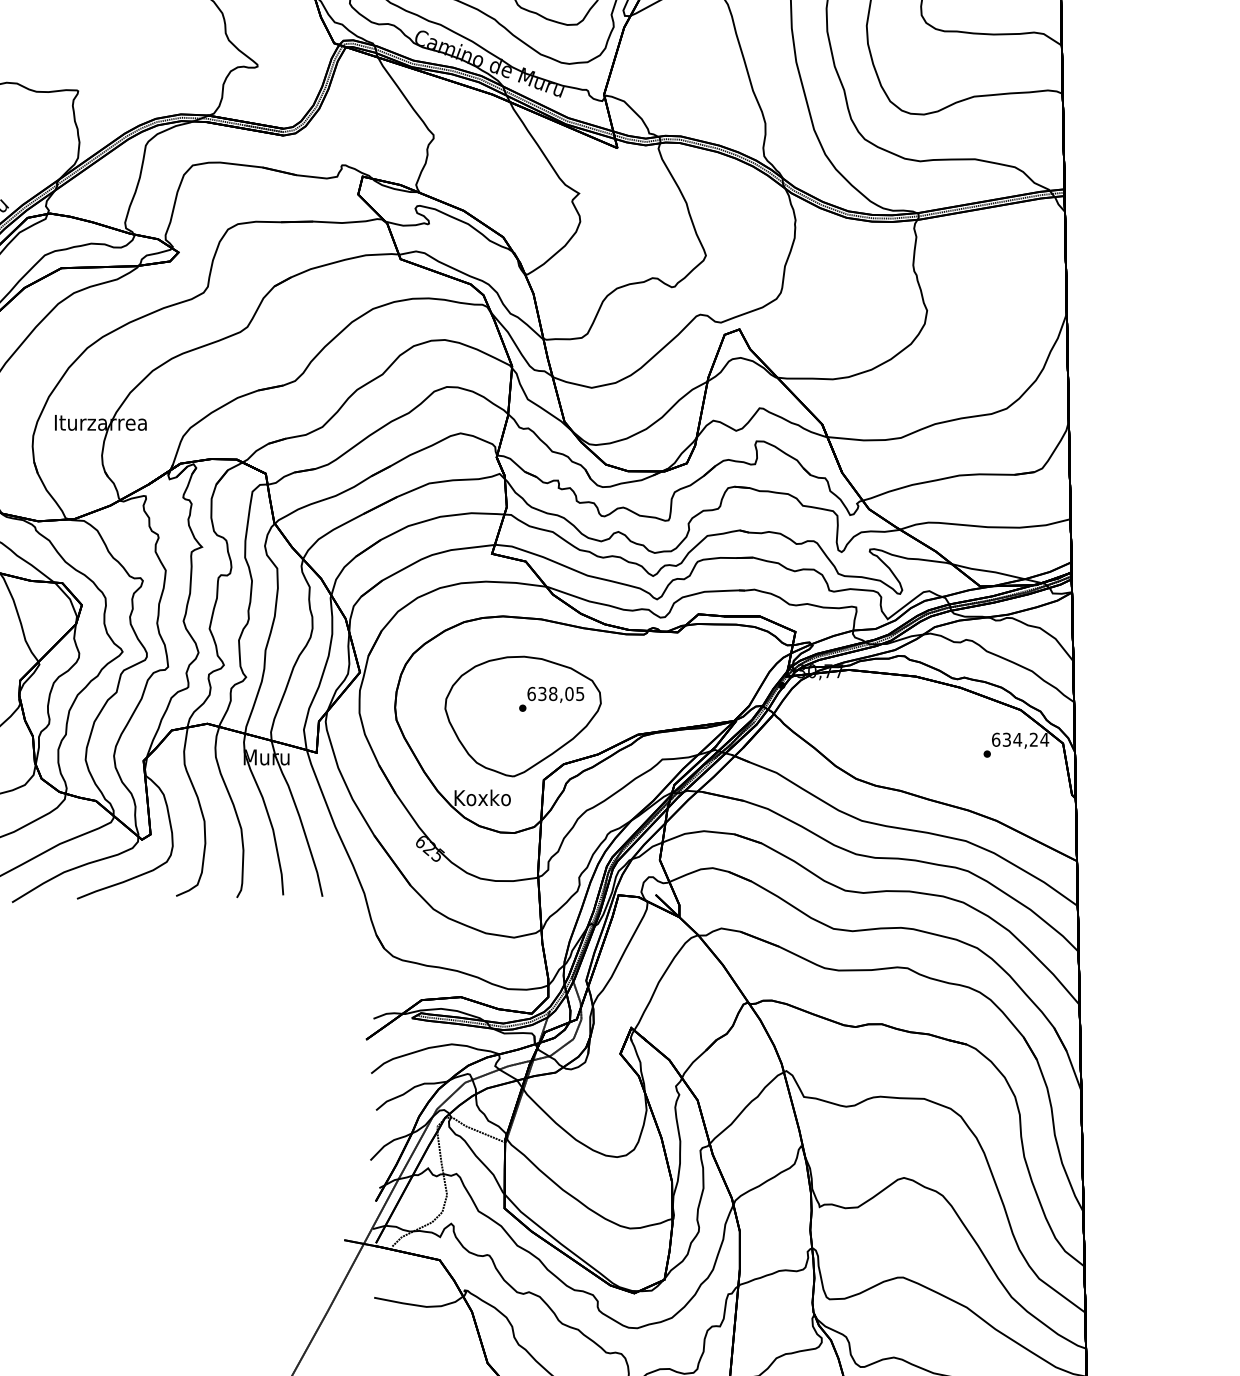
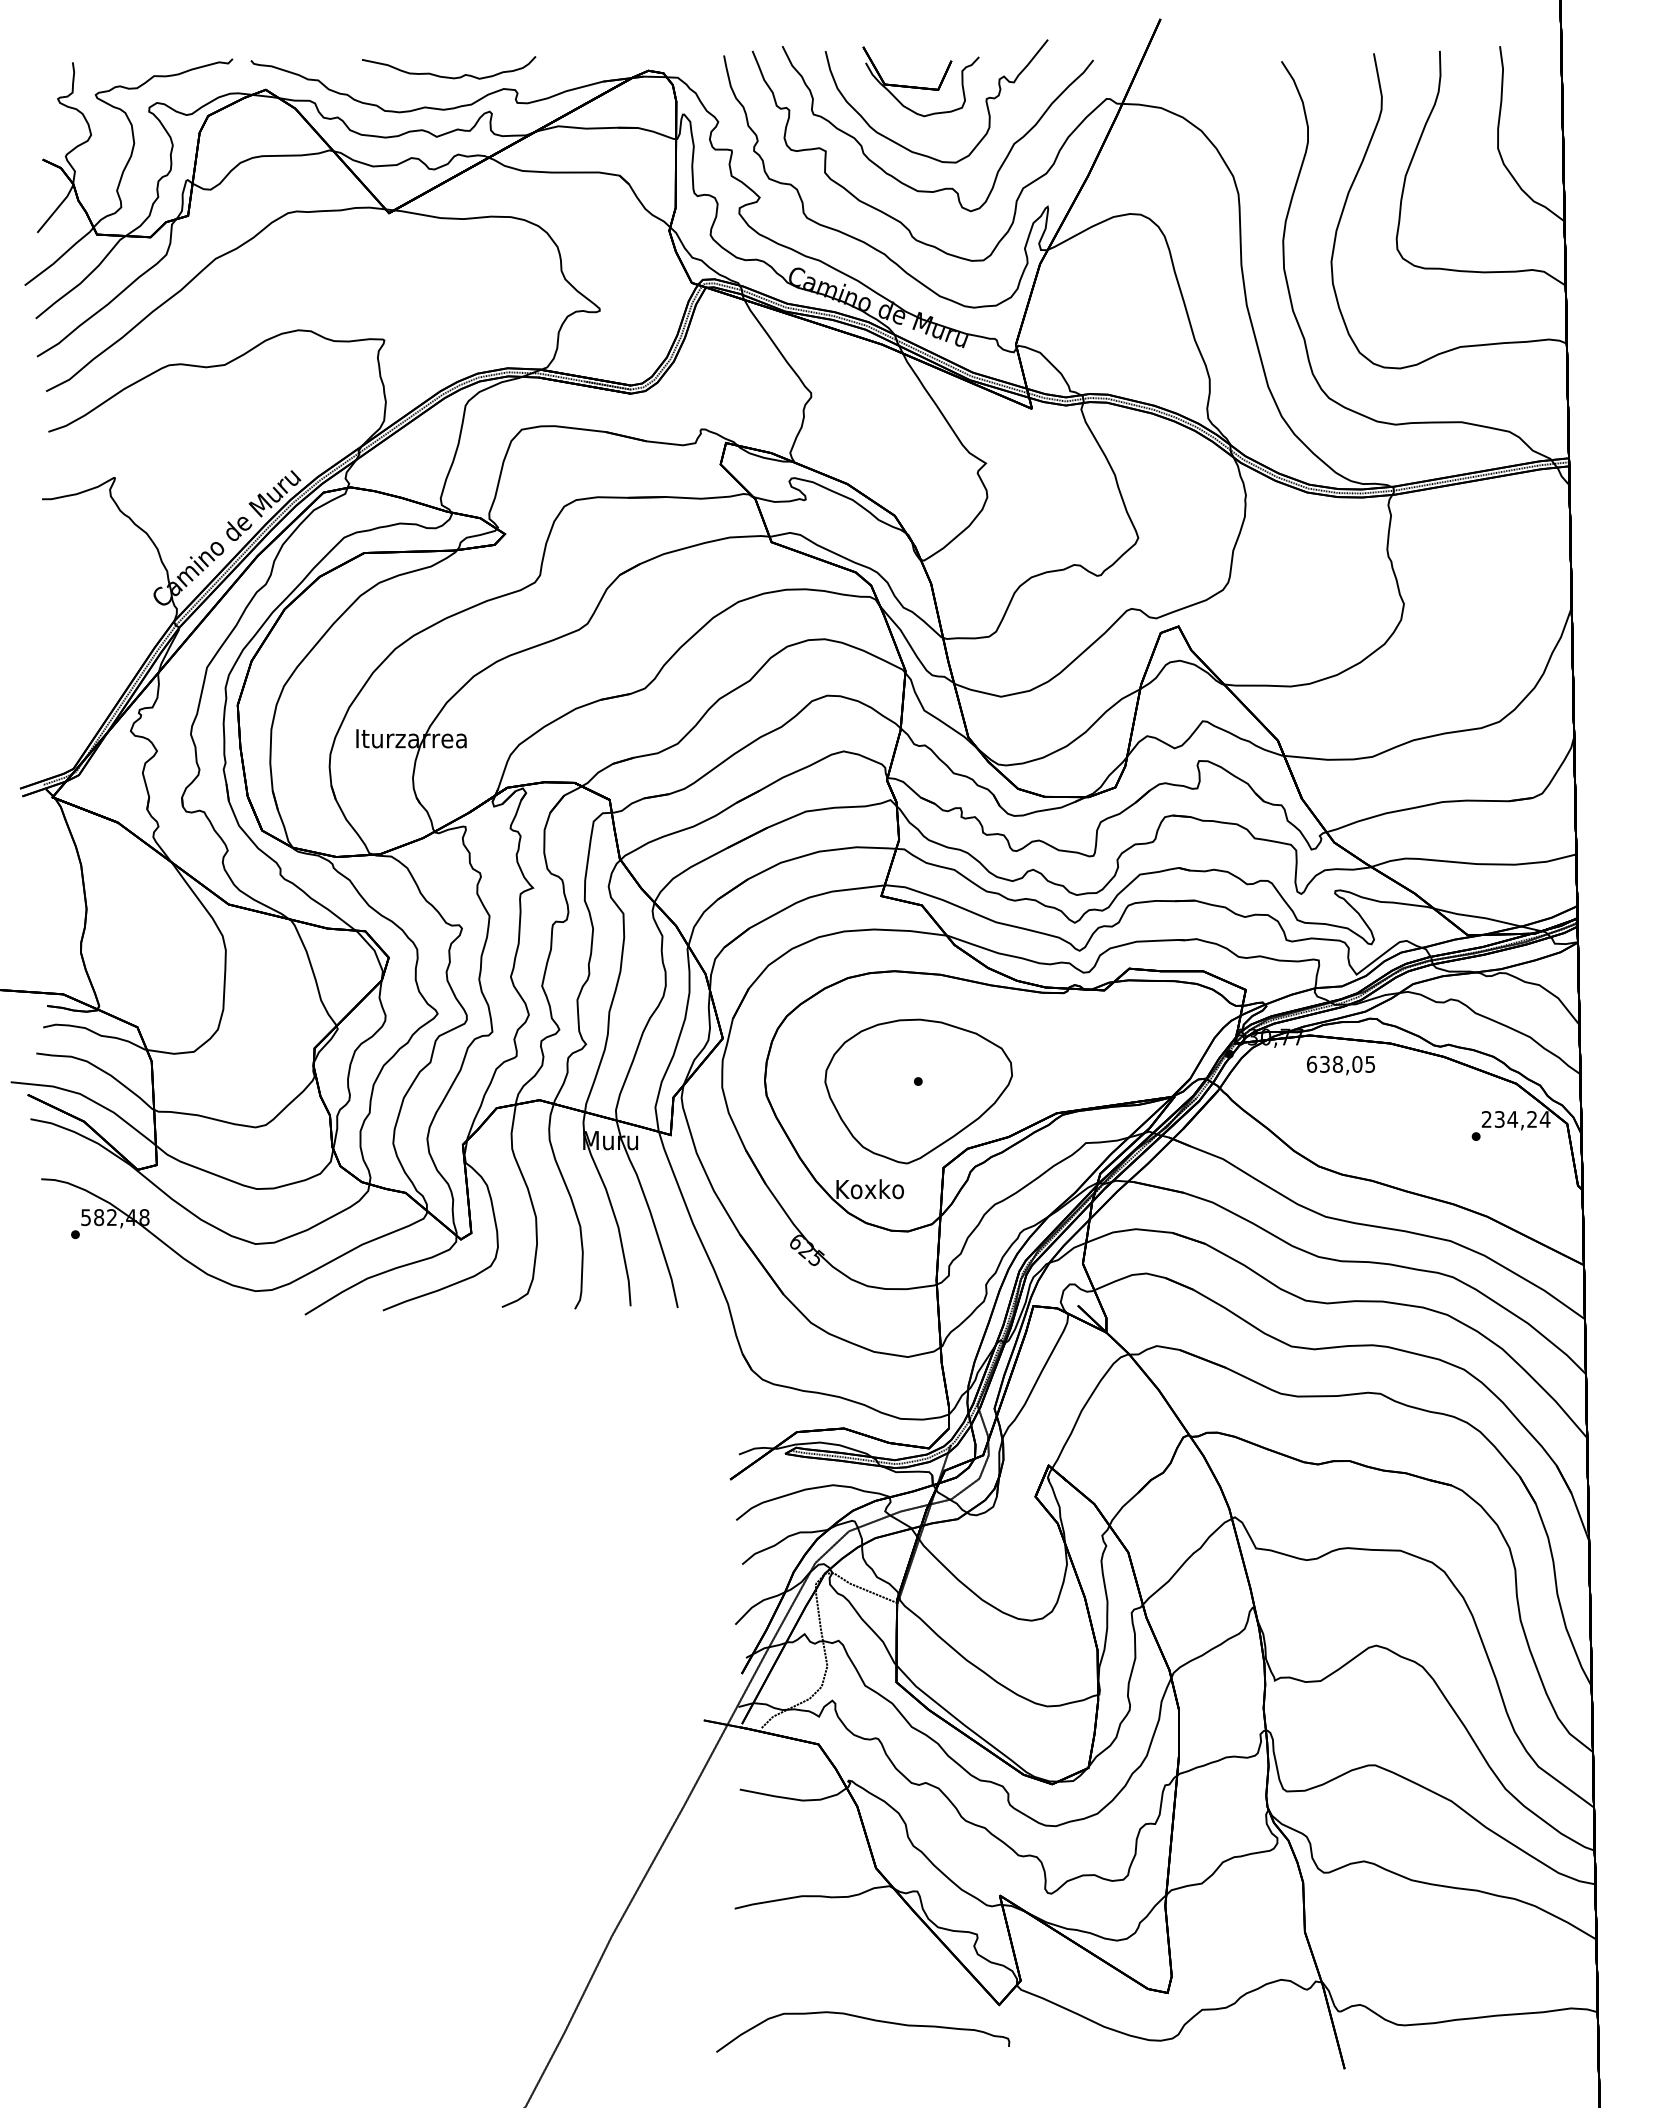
text: (555, 694) -> (1340, 1065), moved
text: (995, 739) -> (1486, 1119), 634,24 -> 234,24

